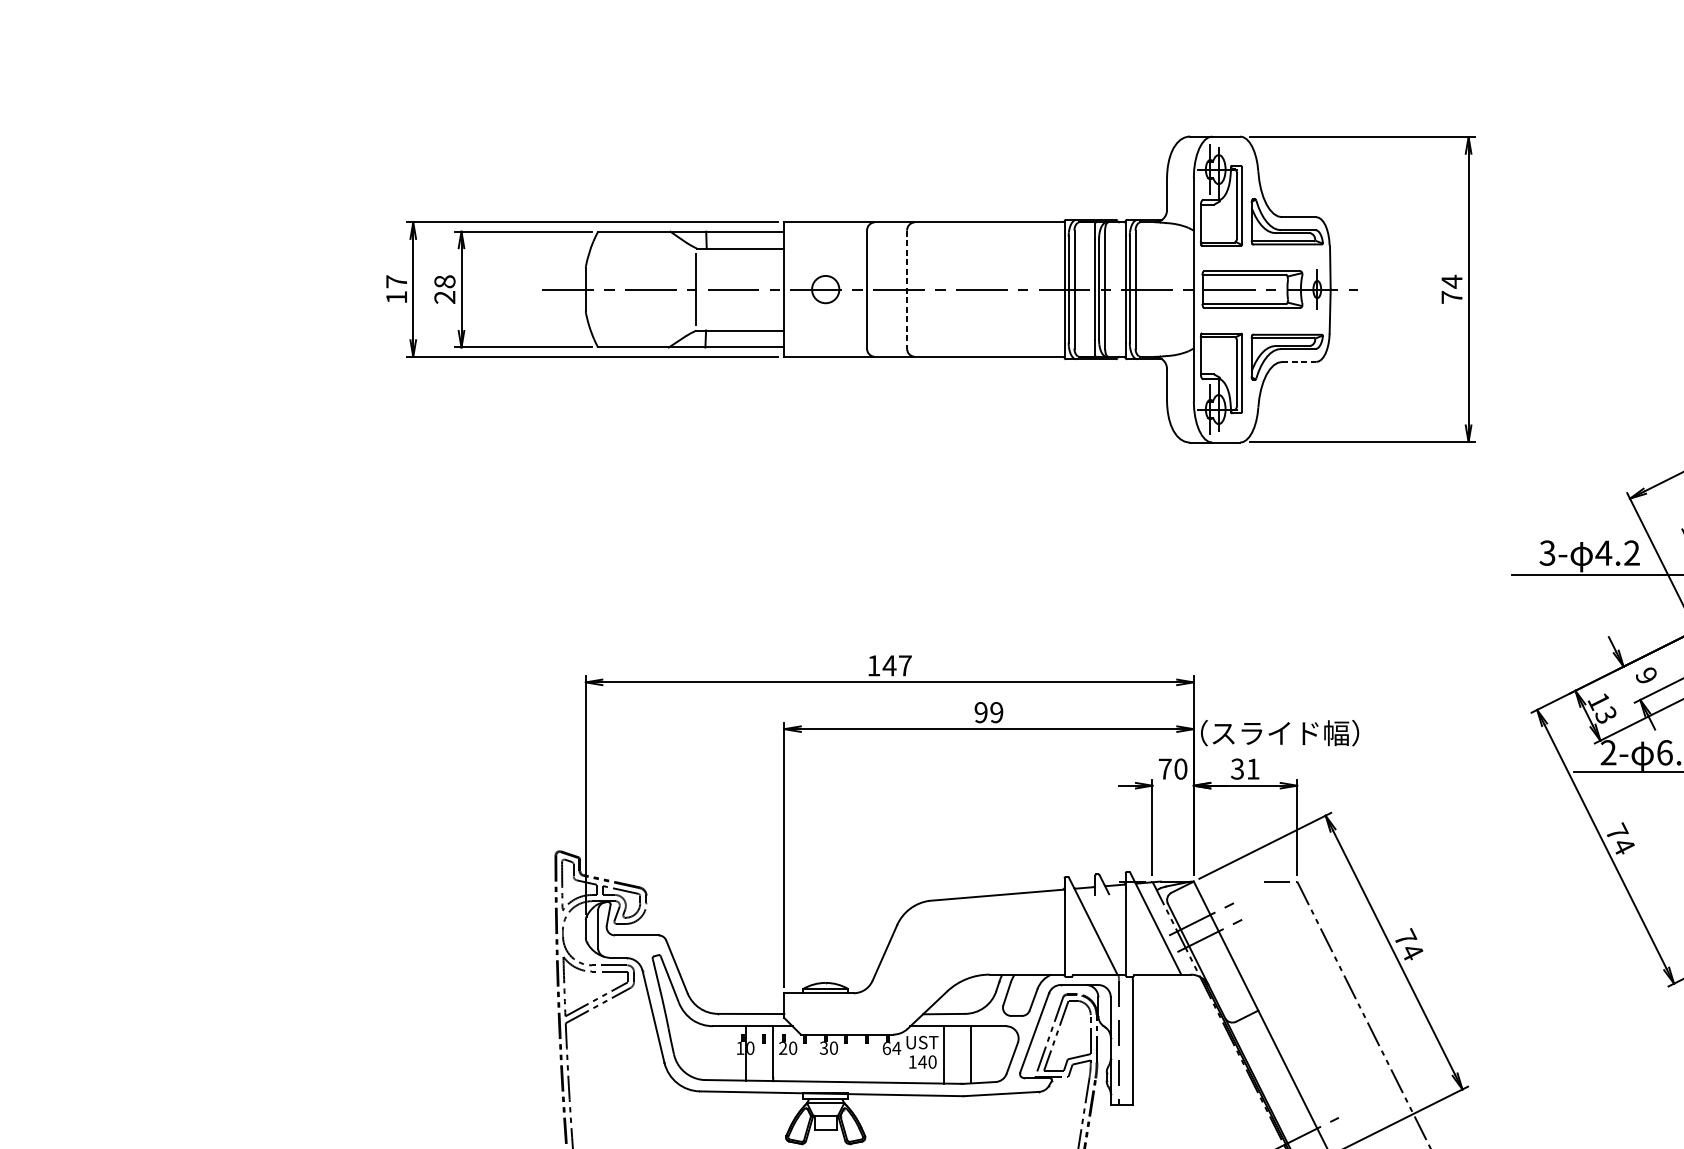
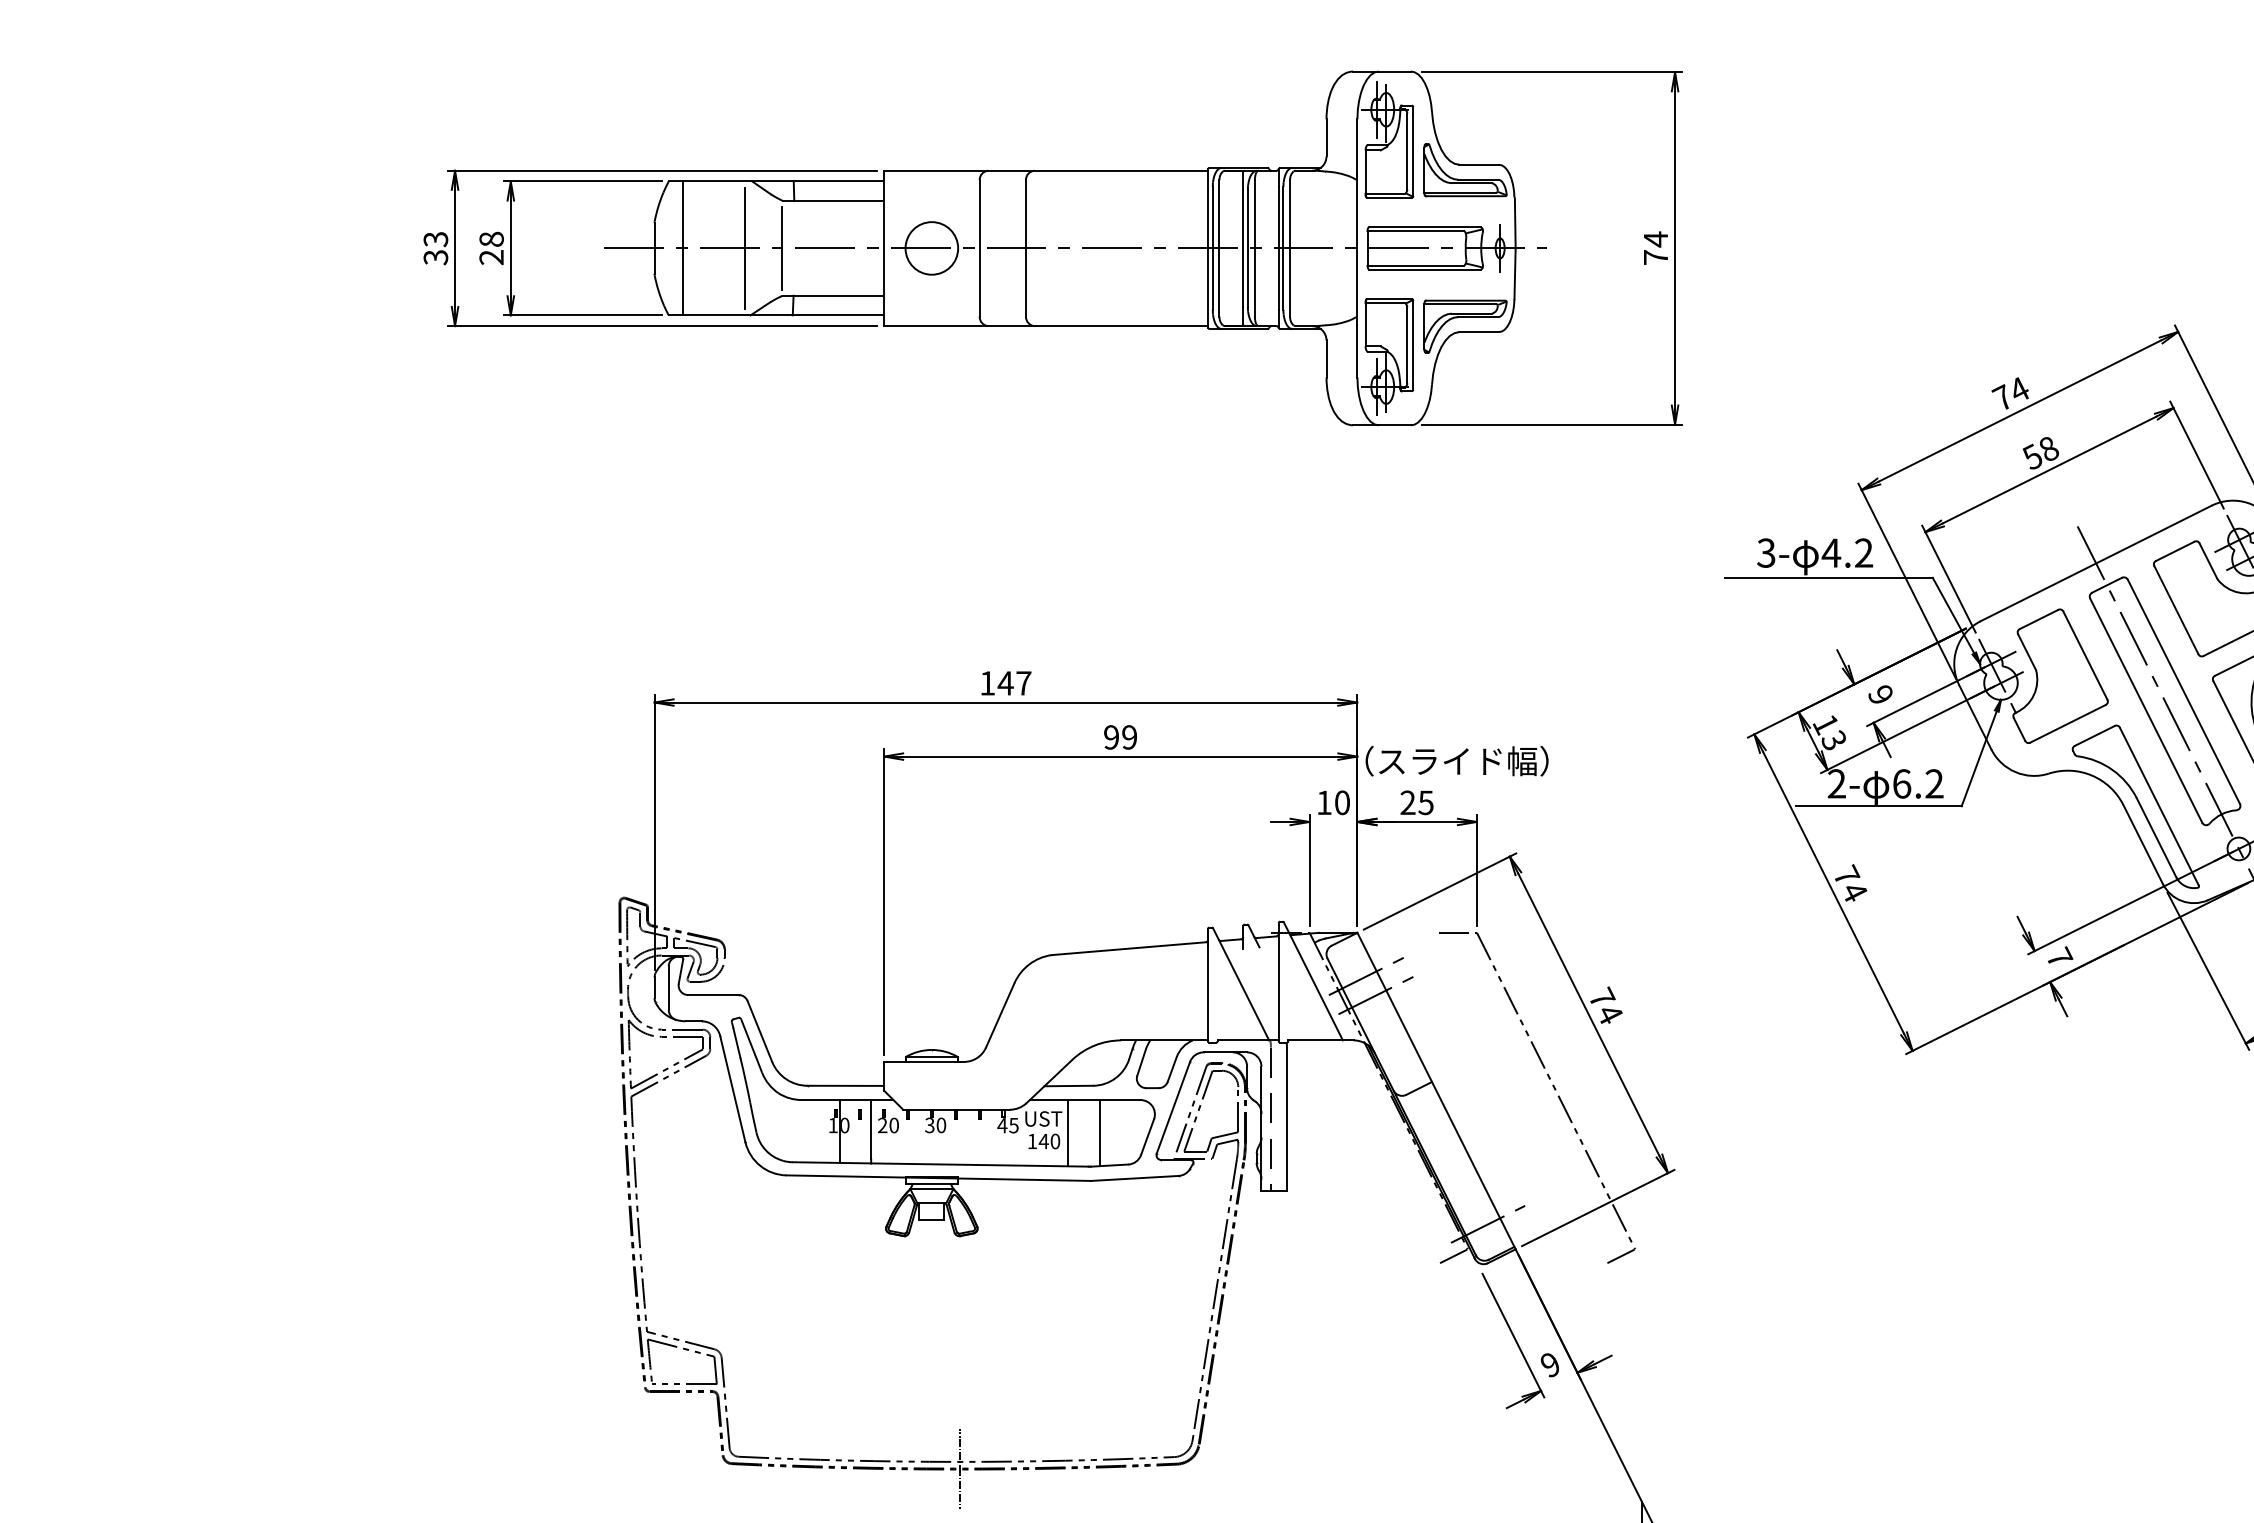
text: (396, 289) -> (435, 248), 17 -> 33
line: (610, 289) -> (683, 248), added
line: (664, 289) -> (745, 248), added
circle: (825, 289) -> (931, 248), size x1.67
line: (906, 289) -> (1025, 248), dashed -> solid
line: (1299, 362) -> (1479, 332), dashed -> solid
text: (1165, 768) -> (1324, 802), 70 -> 10
text: (1244, 768) -> (1416, 802), 31 -> 25
text: (891, 1048) -> (1008, 1125), 64 -> 45

